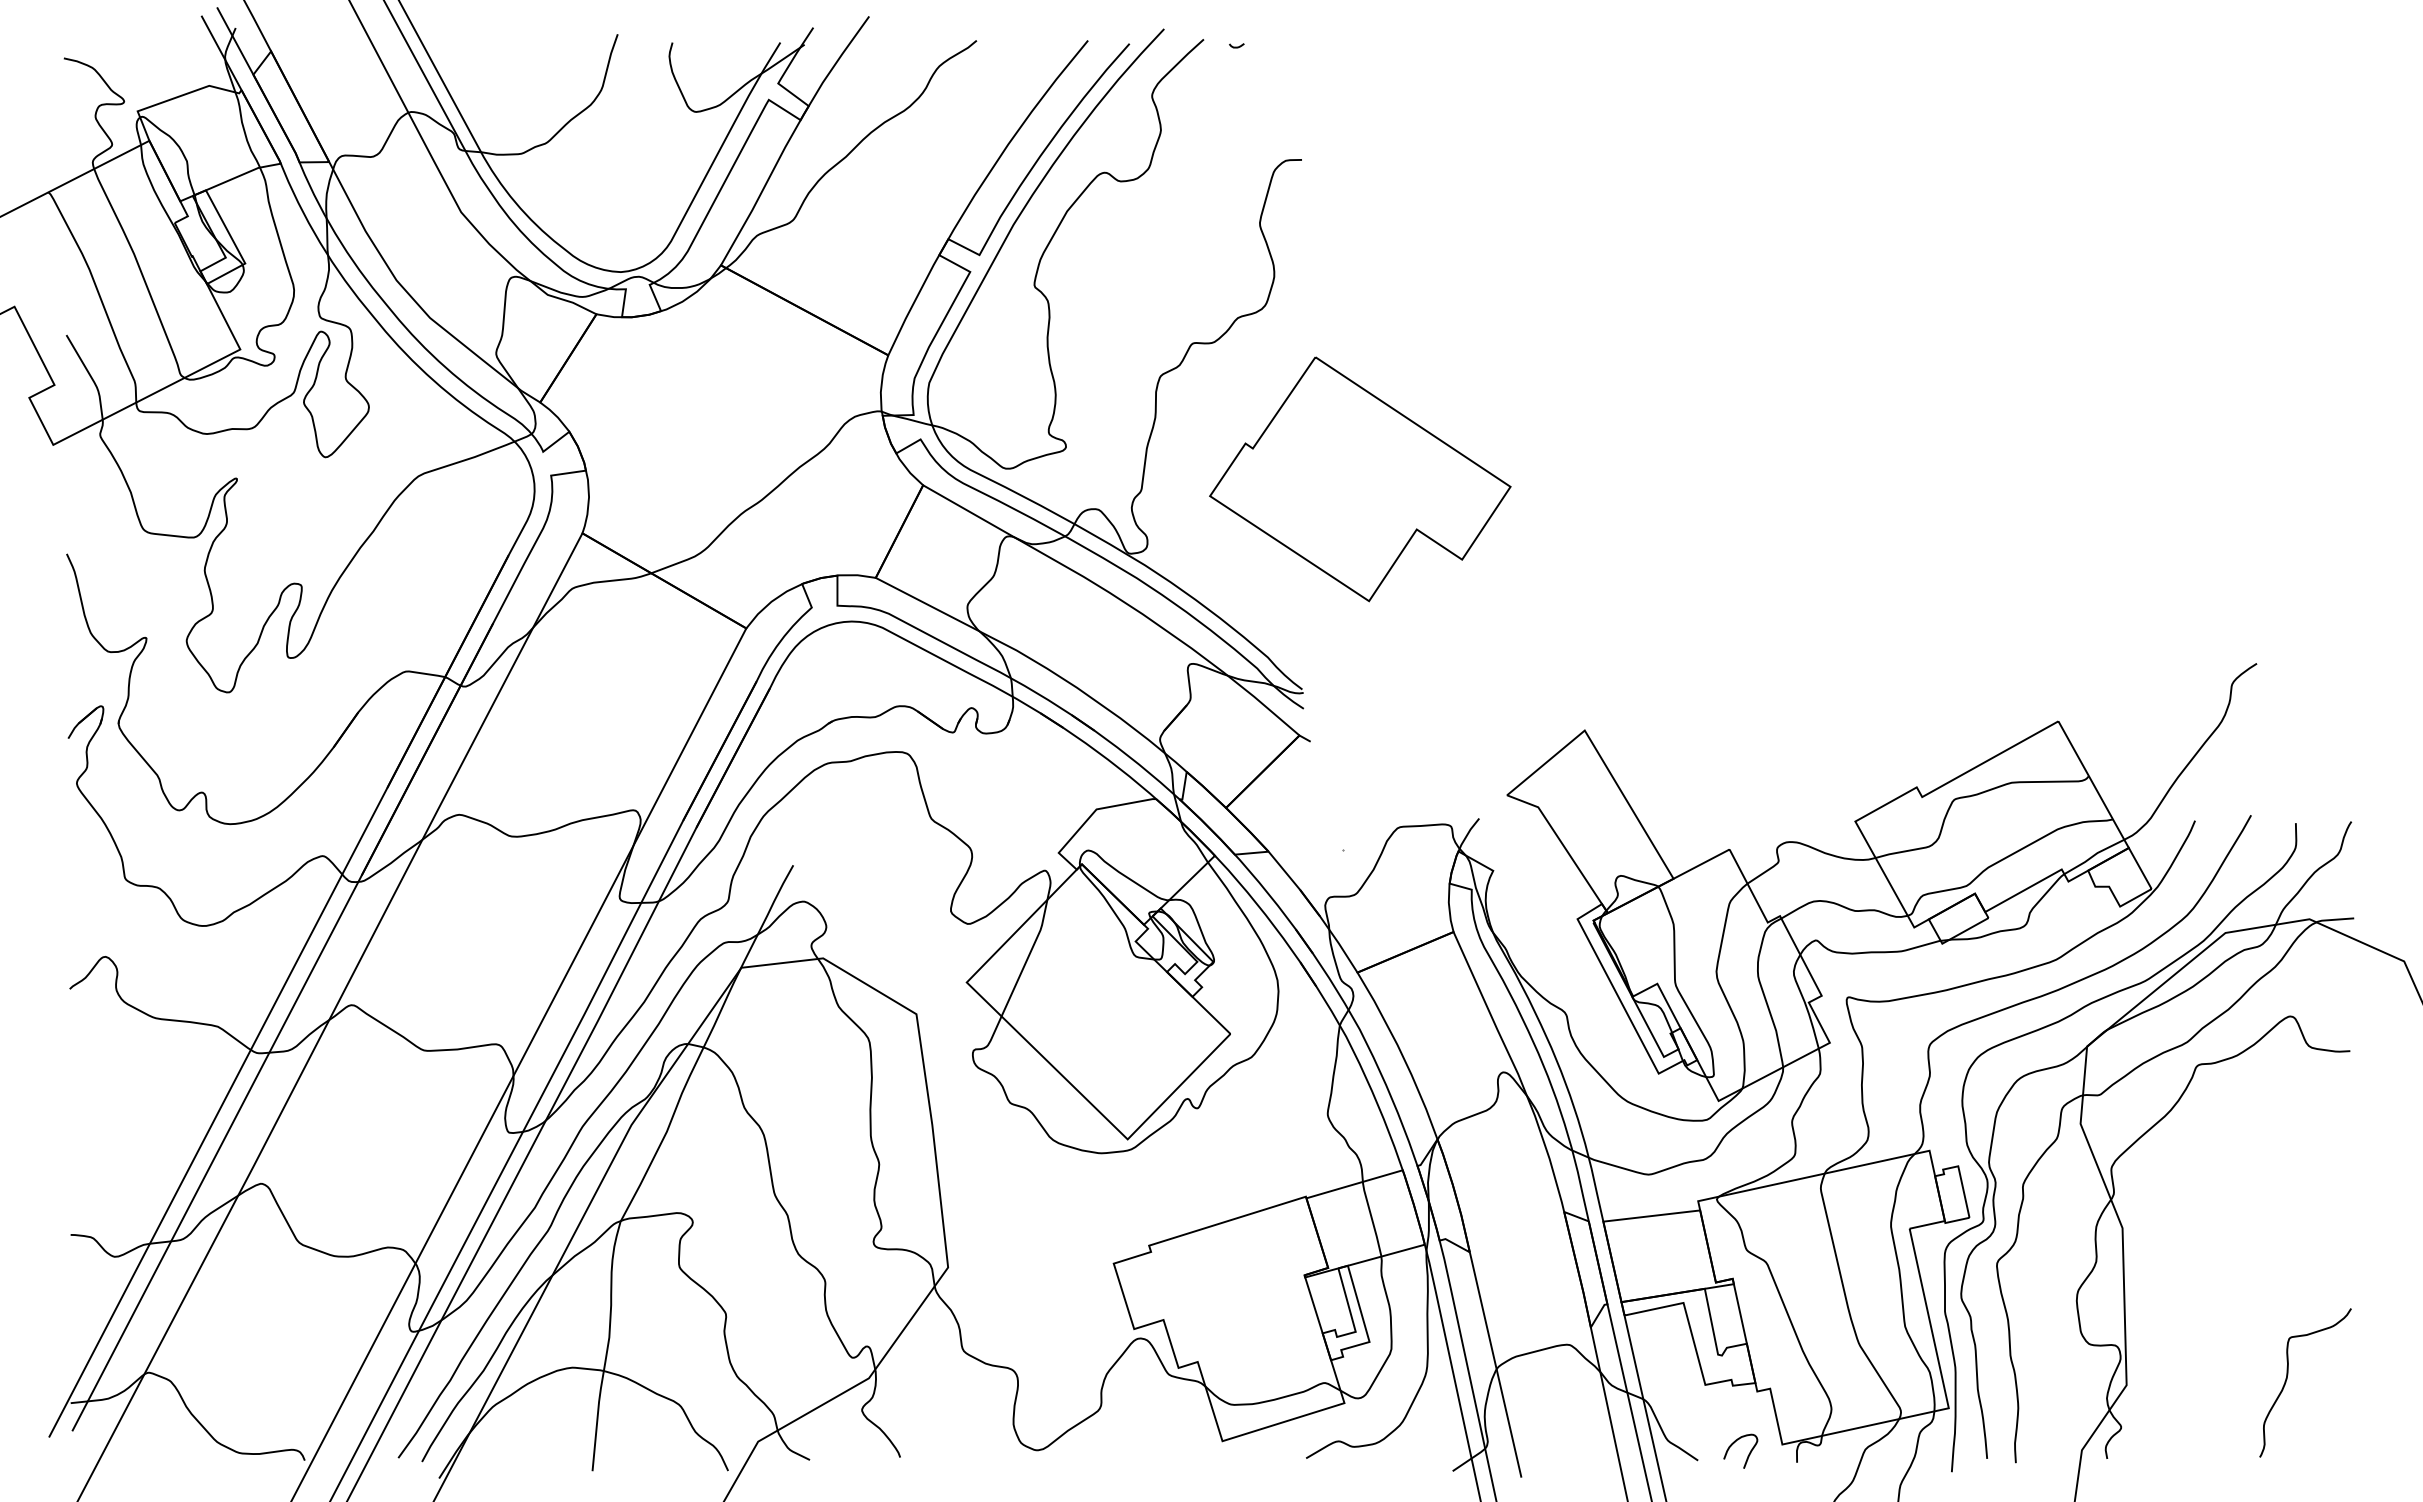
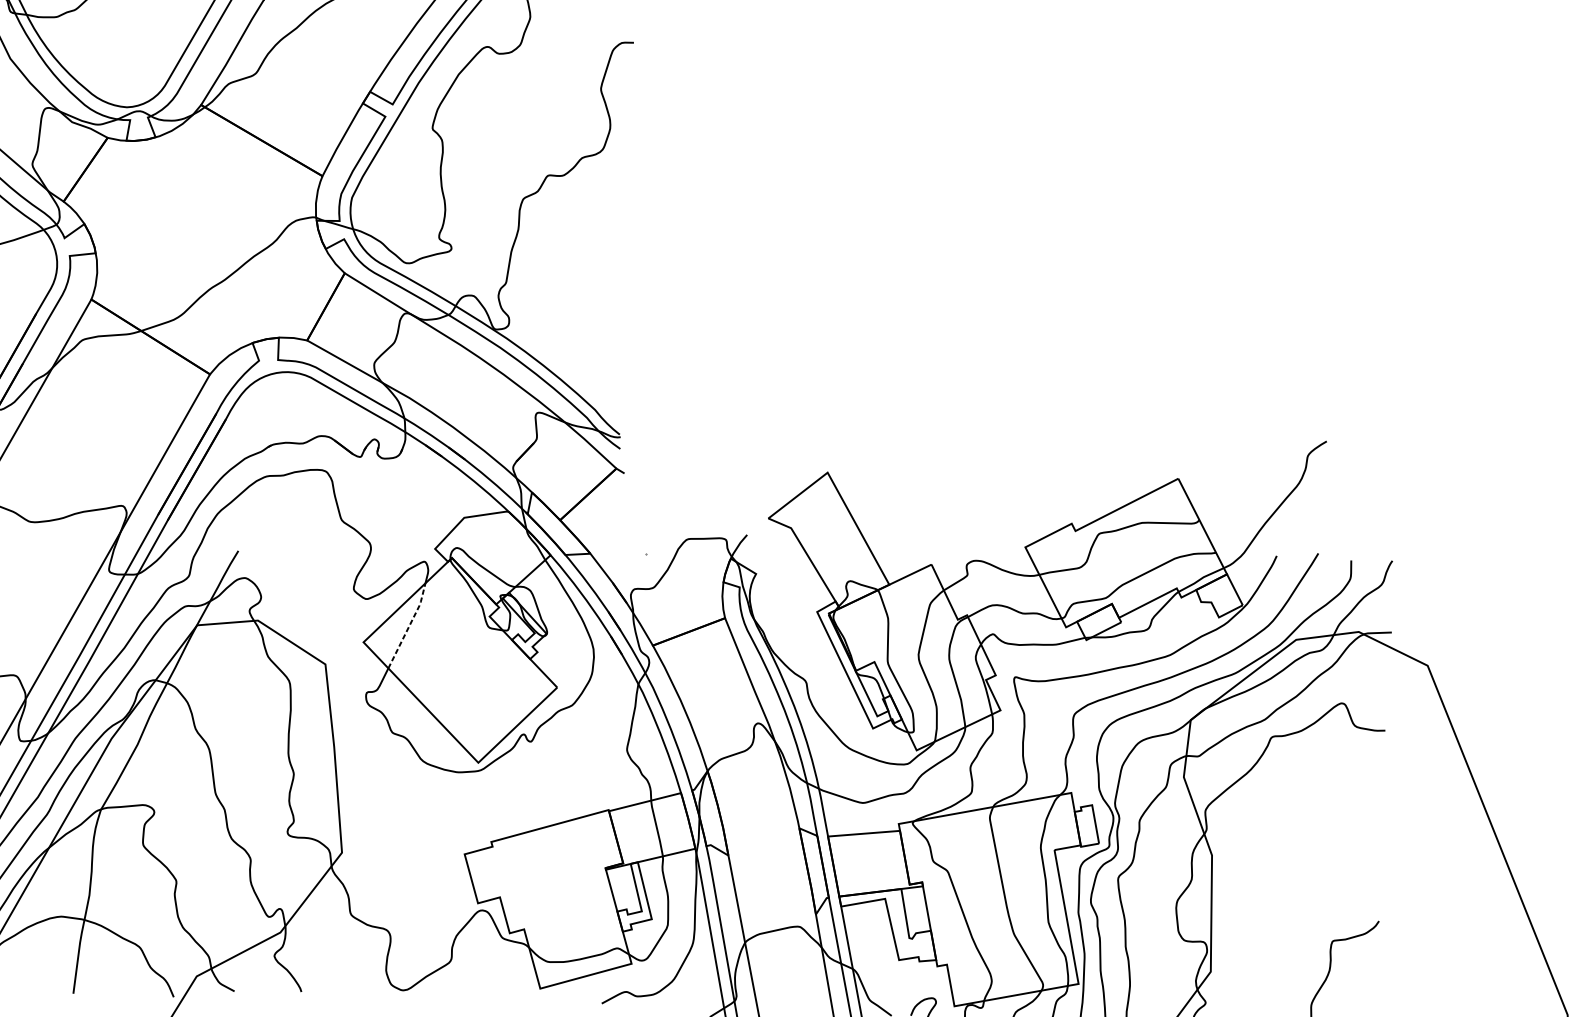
part: (1360, 479) -> (668, 280), removed
line: (1028, 957) -> (409, 625), solid -> dashed

